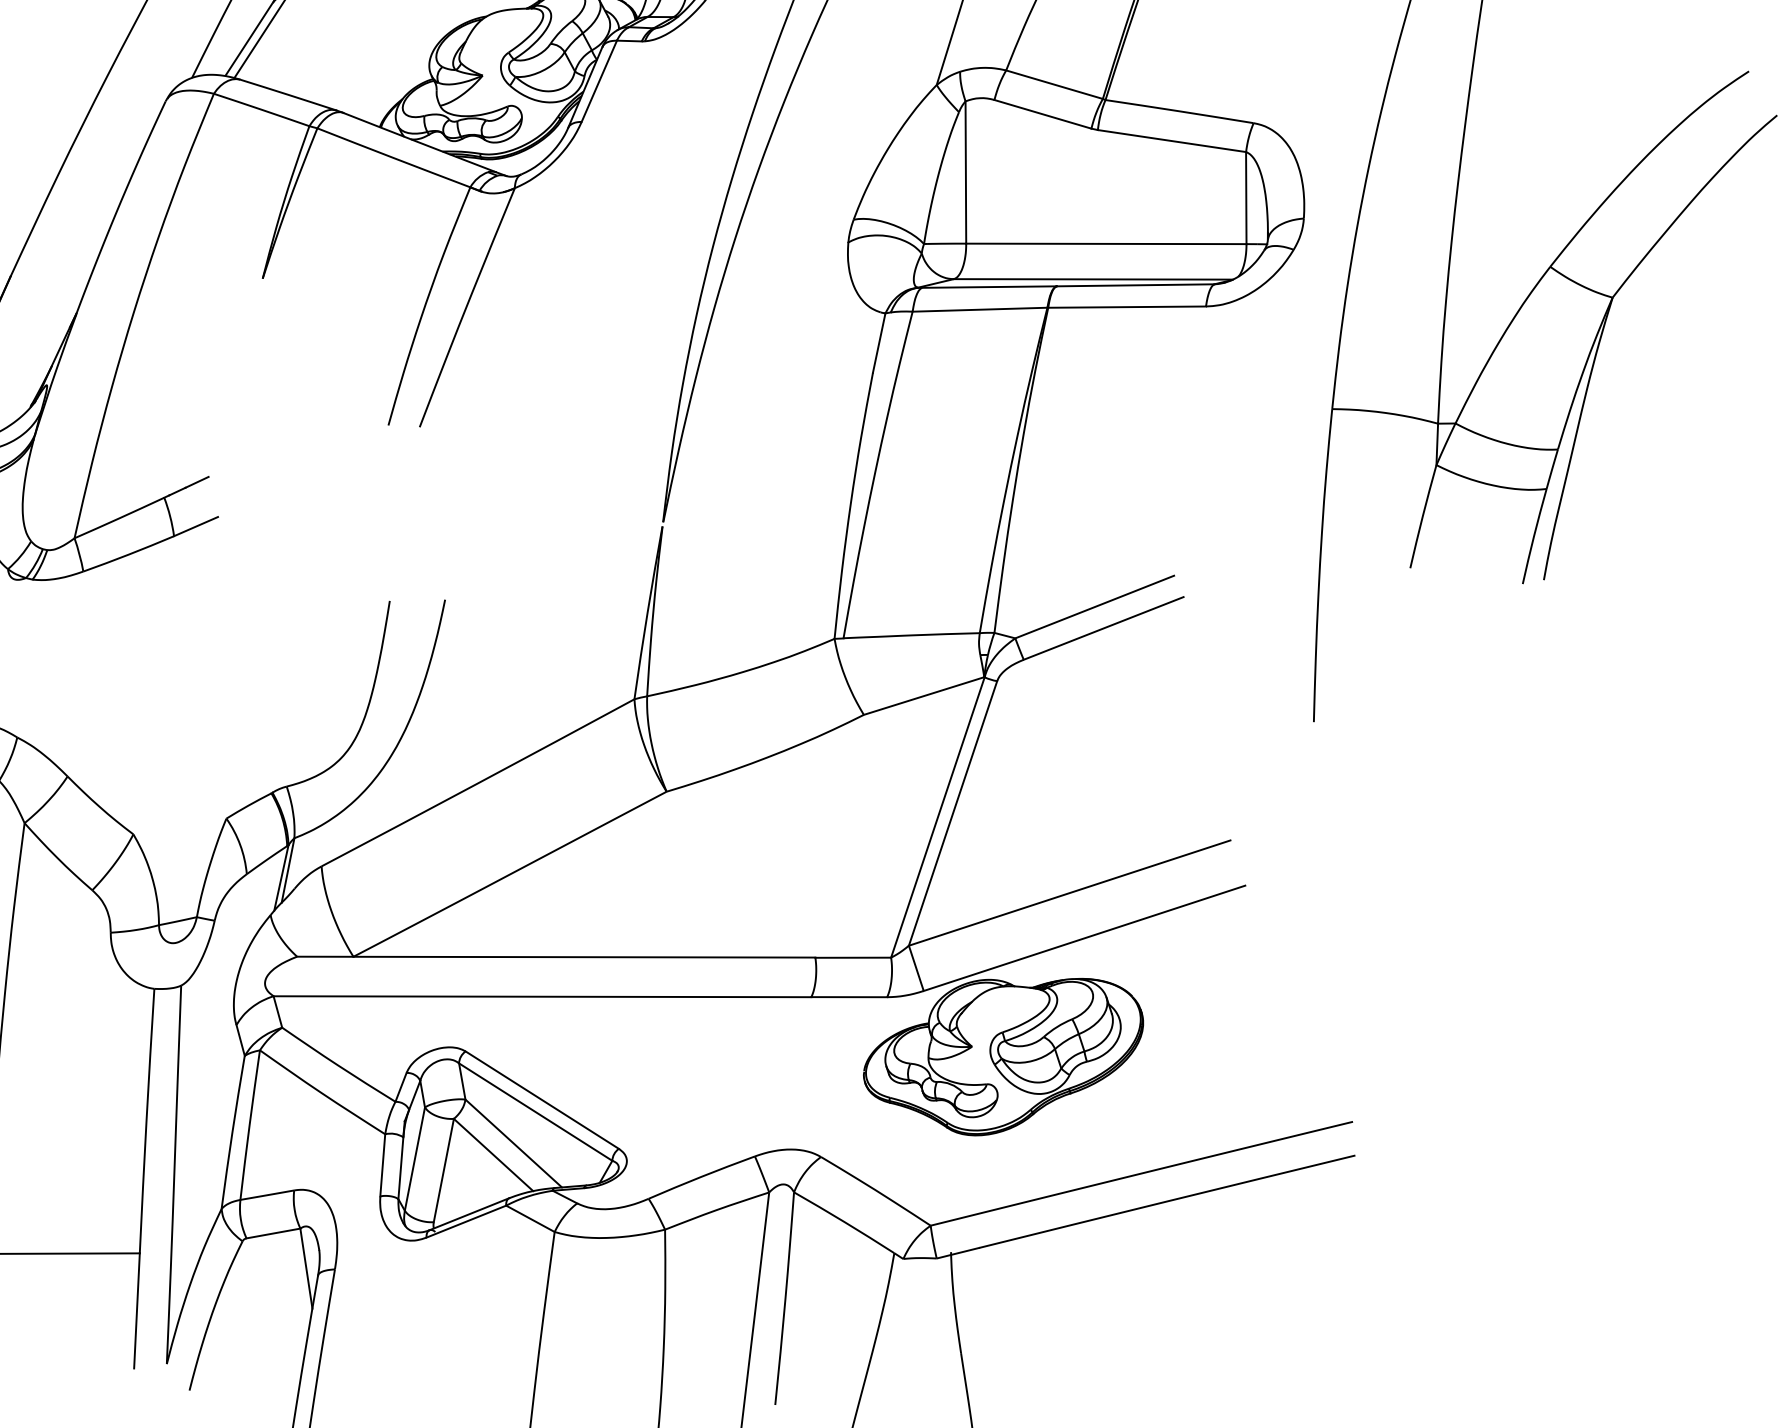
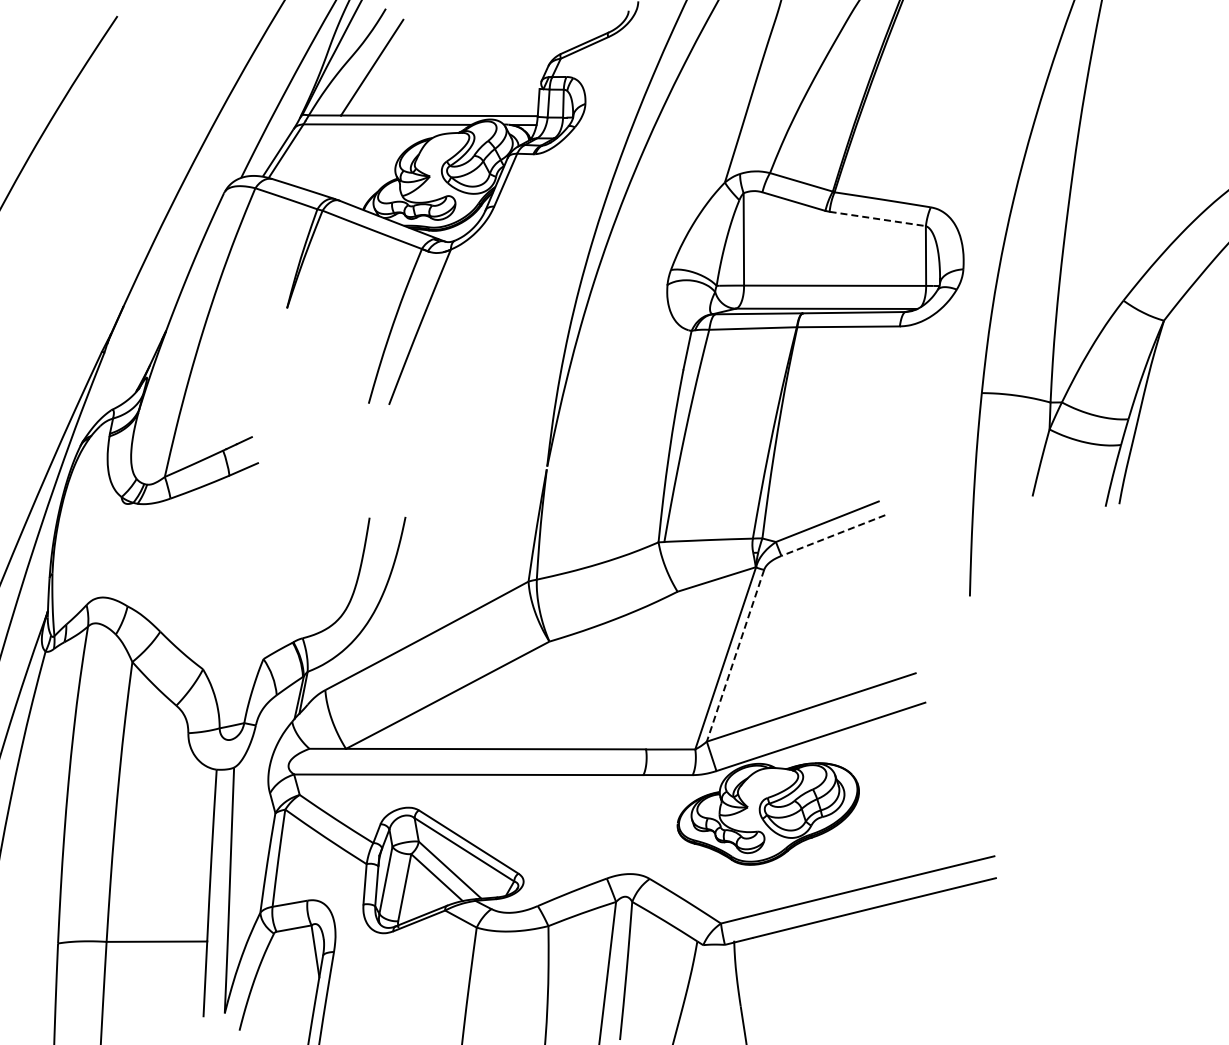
line: (1171, 140) -> (877, 218), solid -> dashed
line: (1103, 628) -> (833, 535), solid -> dashed
line: (953, 813) -> (735, 655), solid -> dashed

